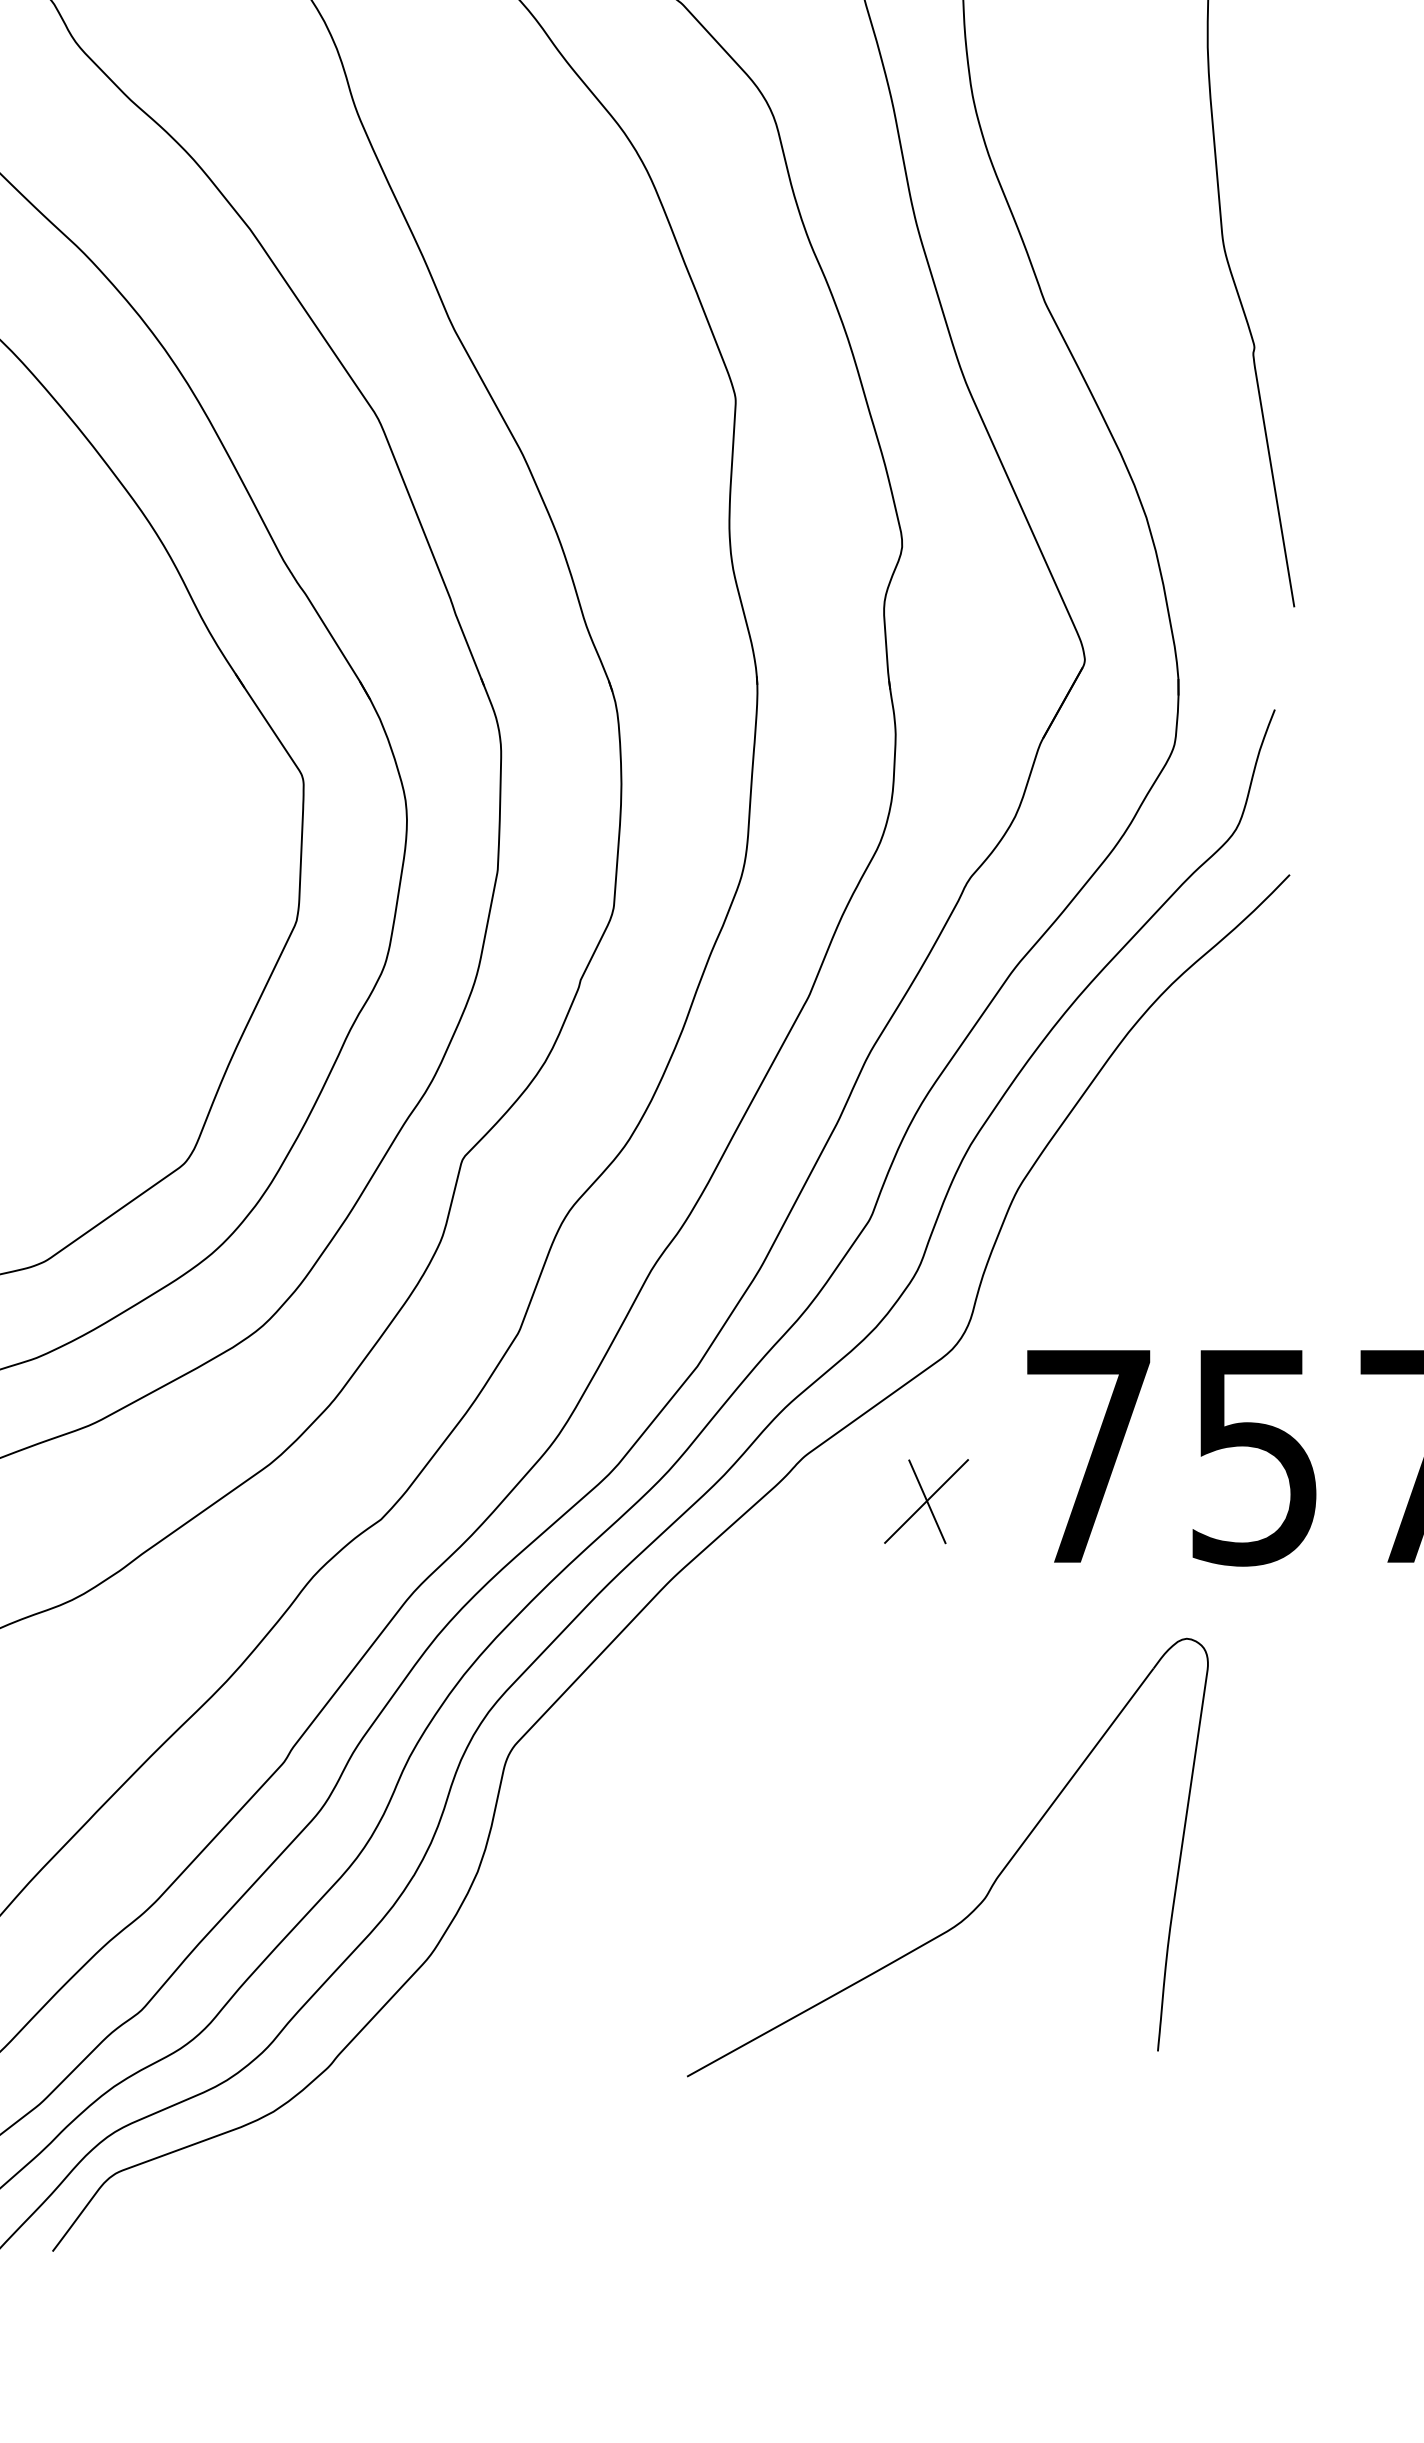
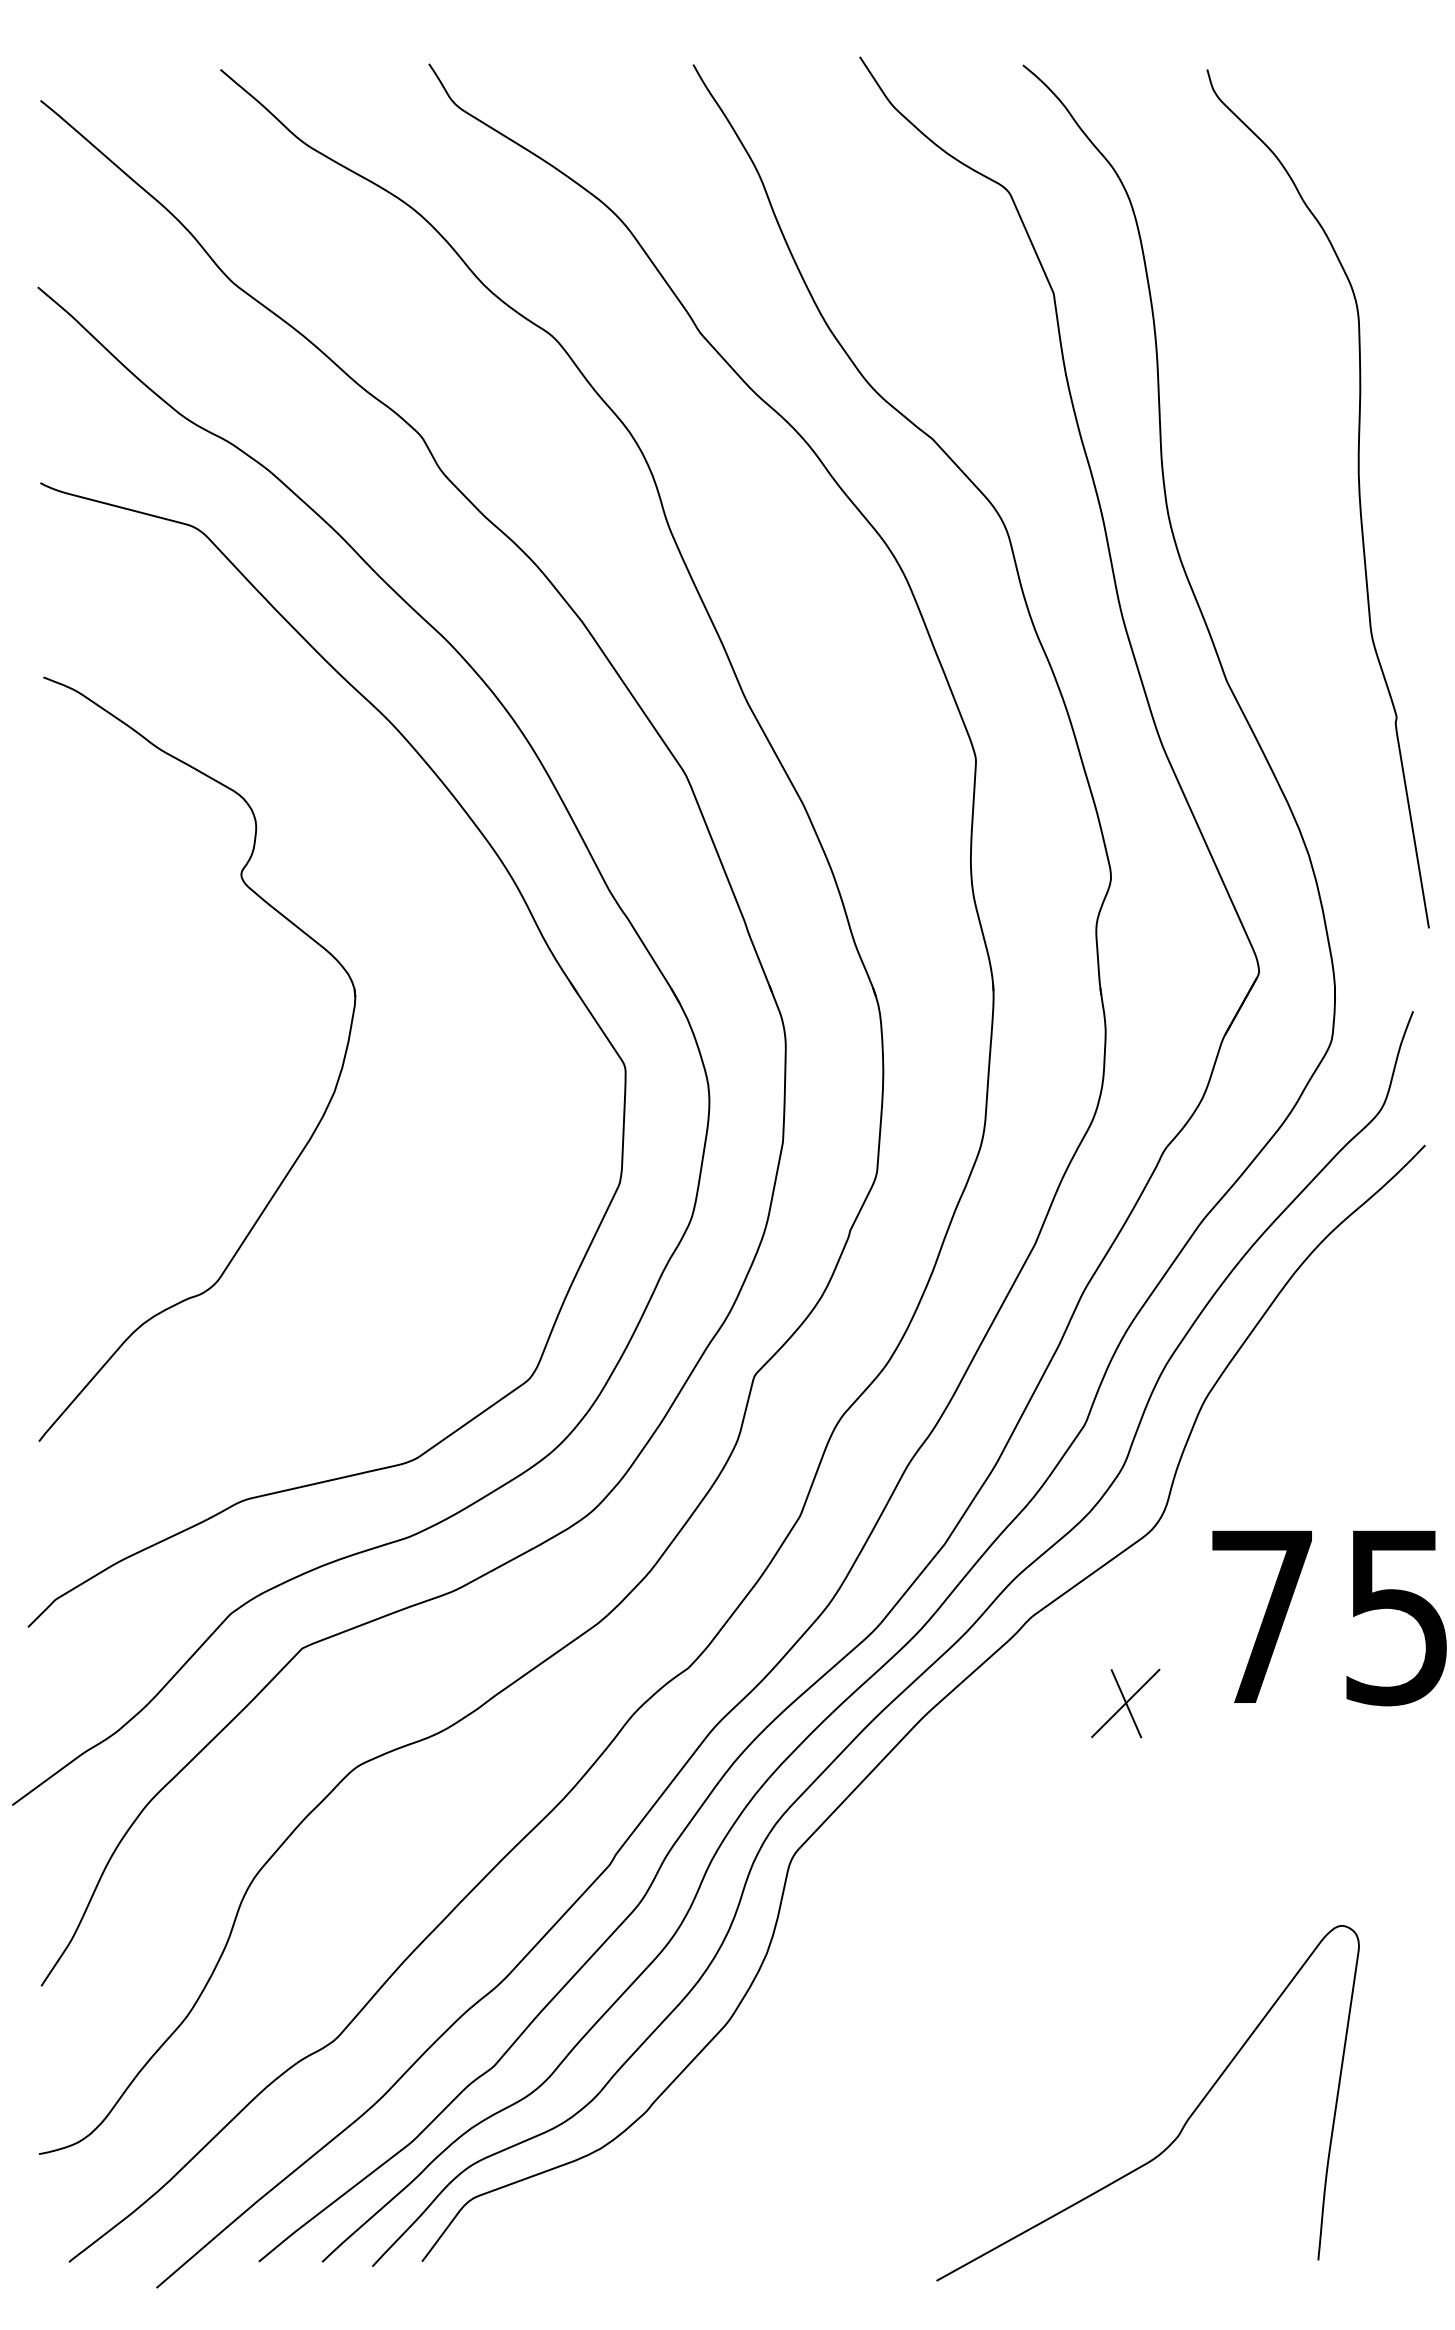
part: (926, 1501) -> (1125, 1703), moved
part: (990, 1886) -> (1182, 2126), moved

